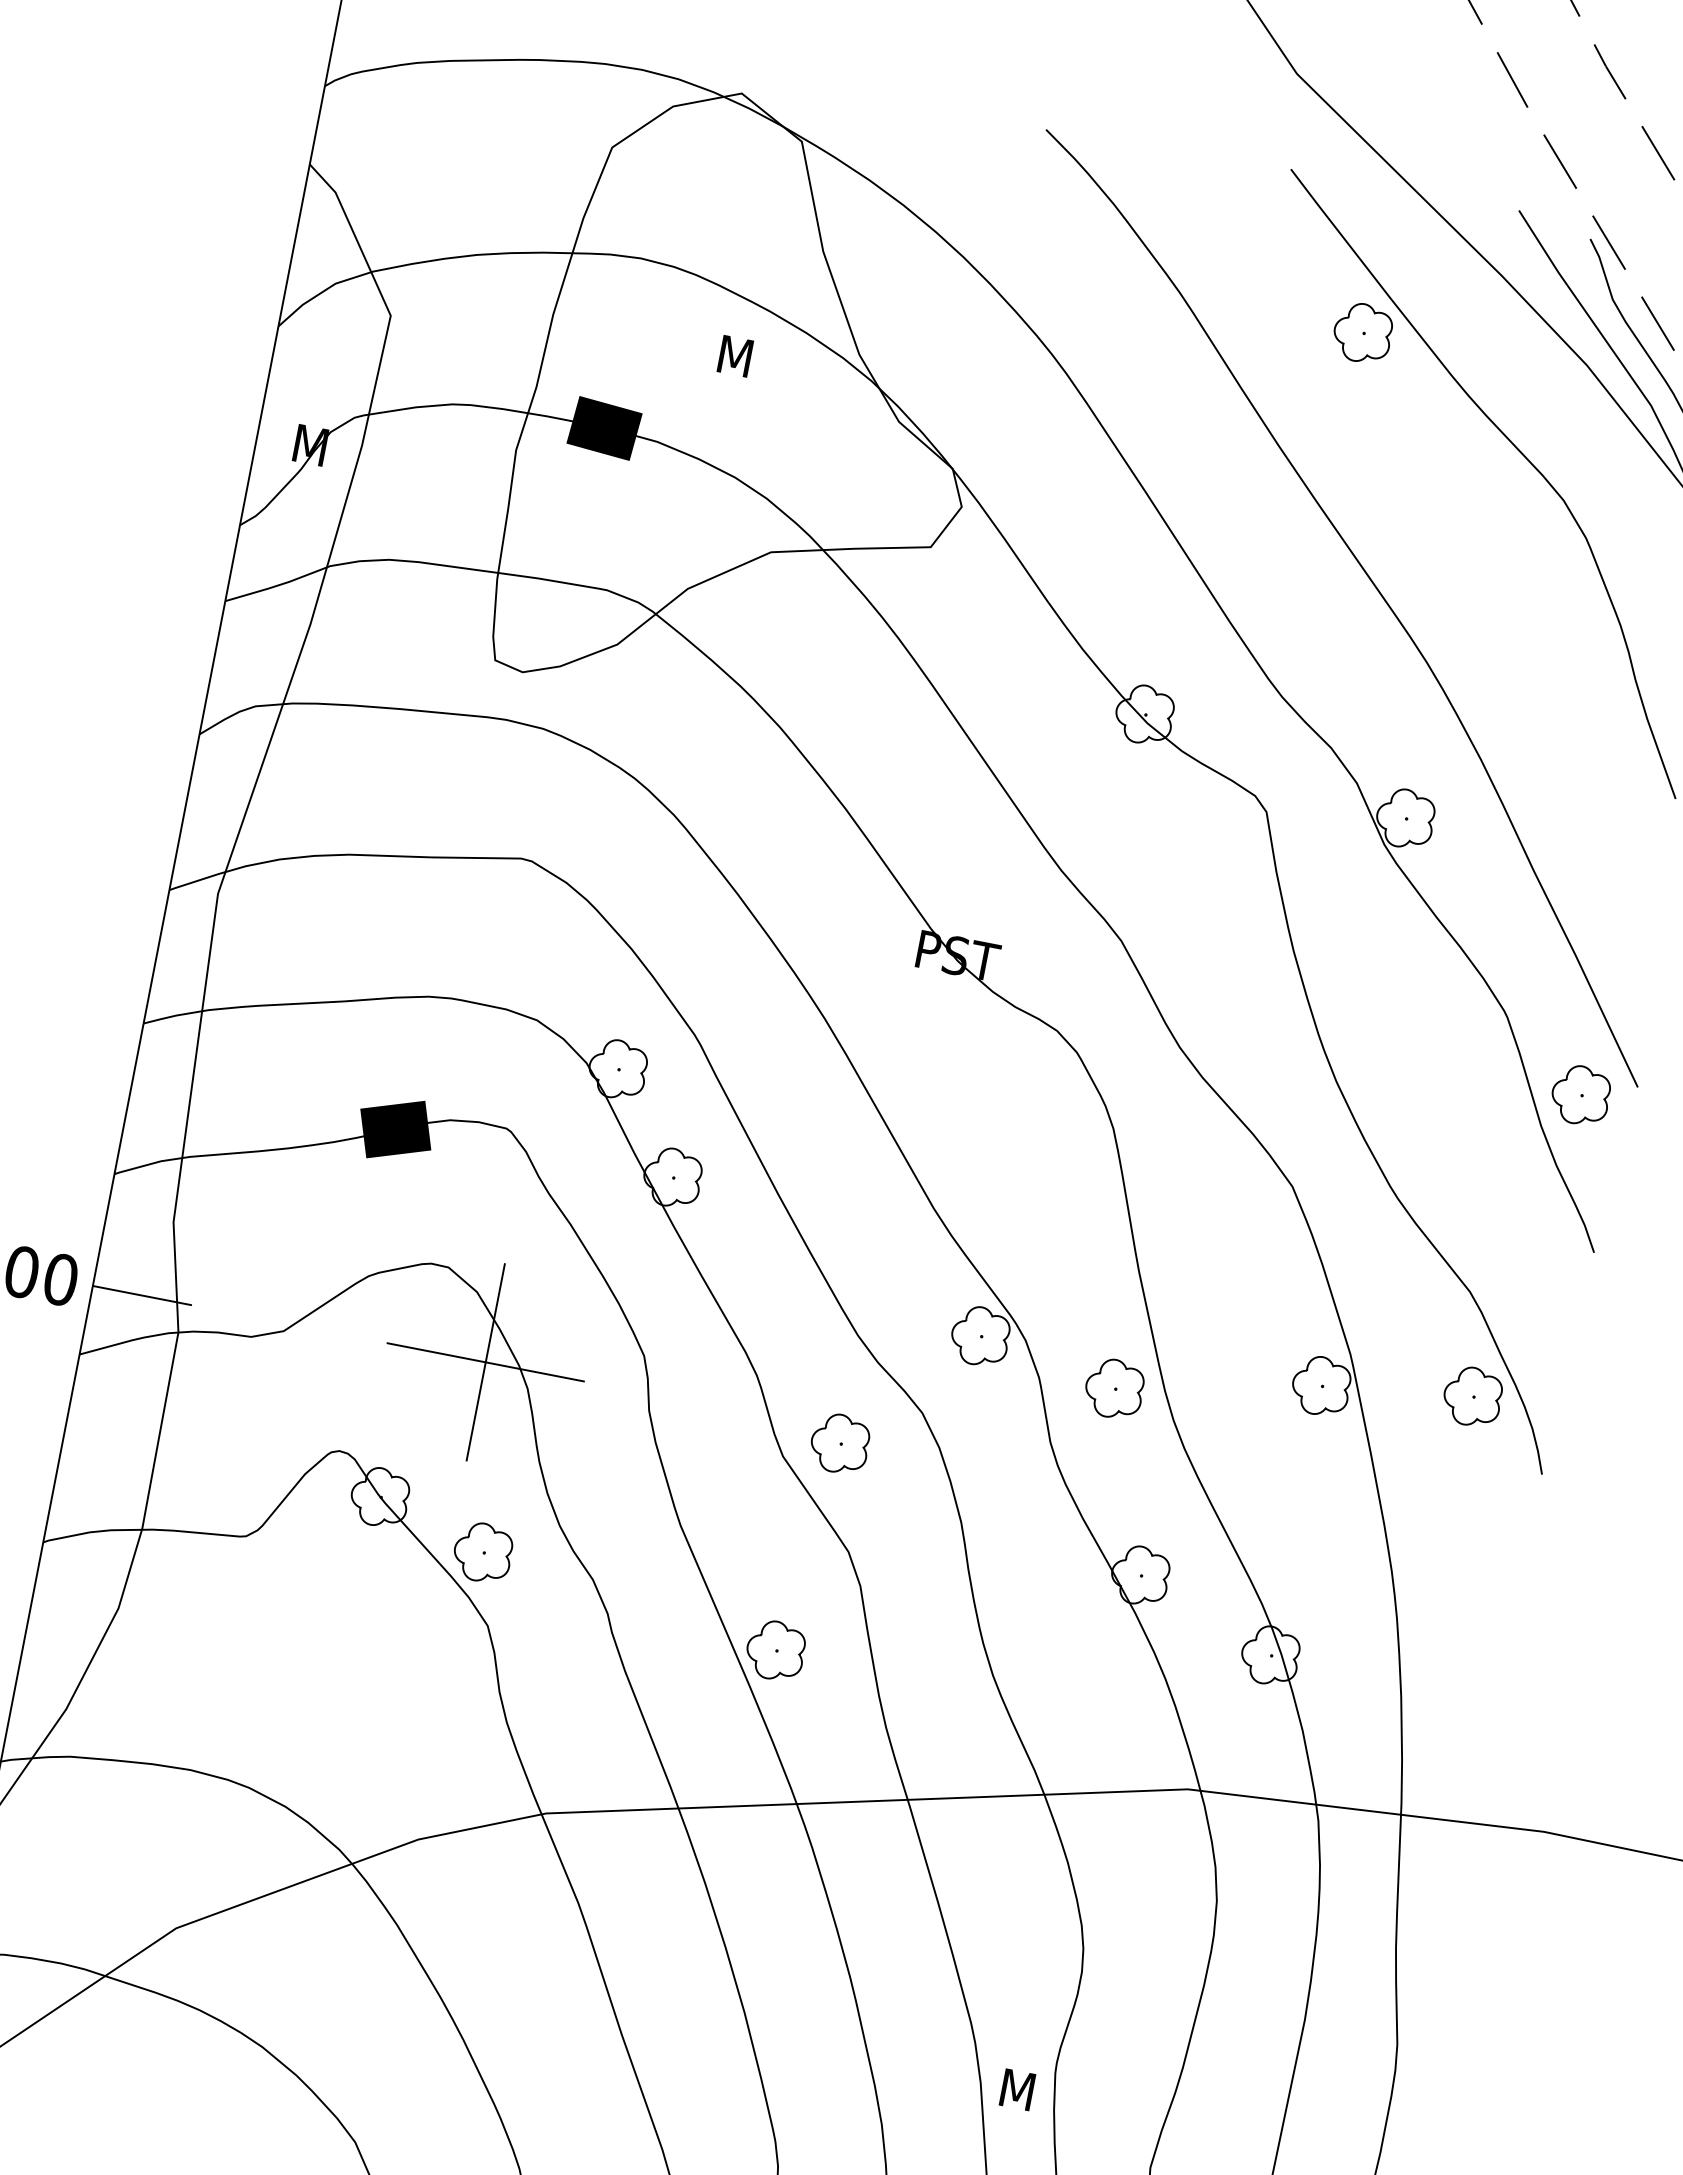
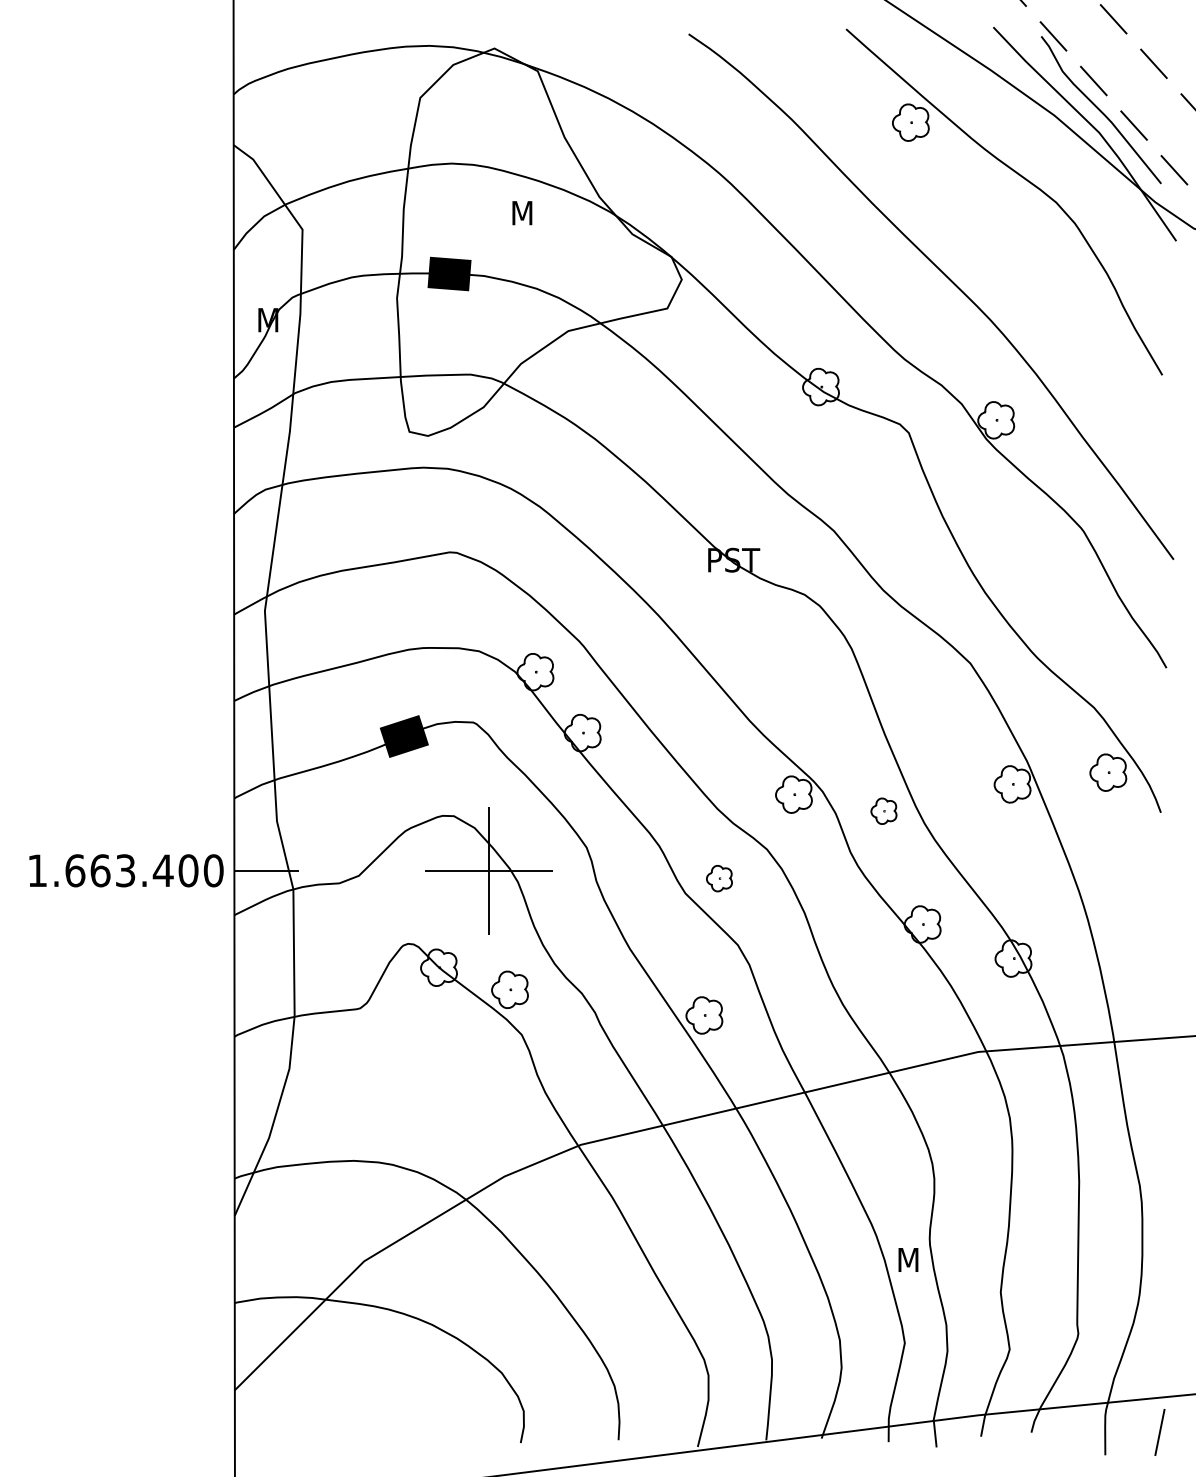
part: (1581, 1095) -> (1139, 571), removed
part: (1113, 1389) -> (883, 811), size x0.7
part: (840, 1443) -> (719, 878), size x0.7

